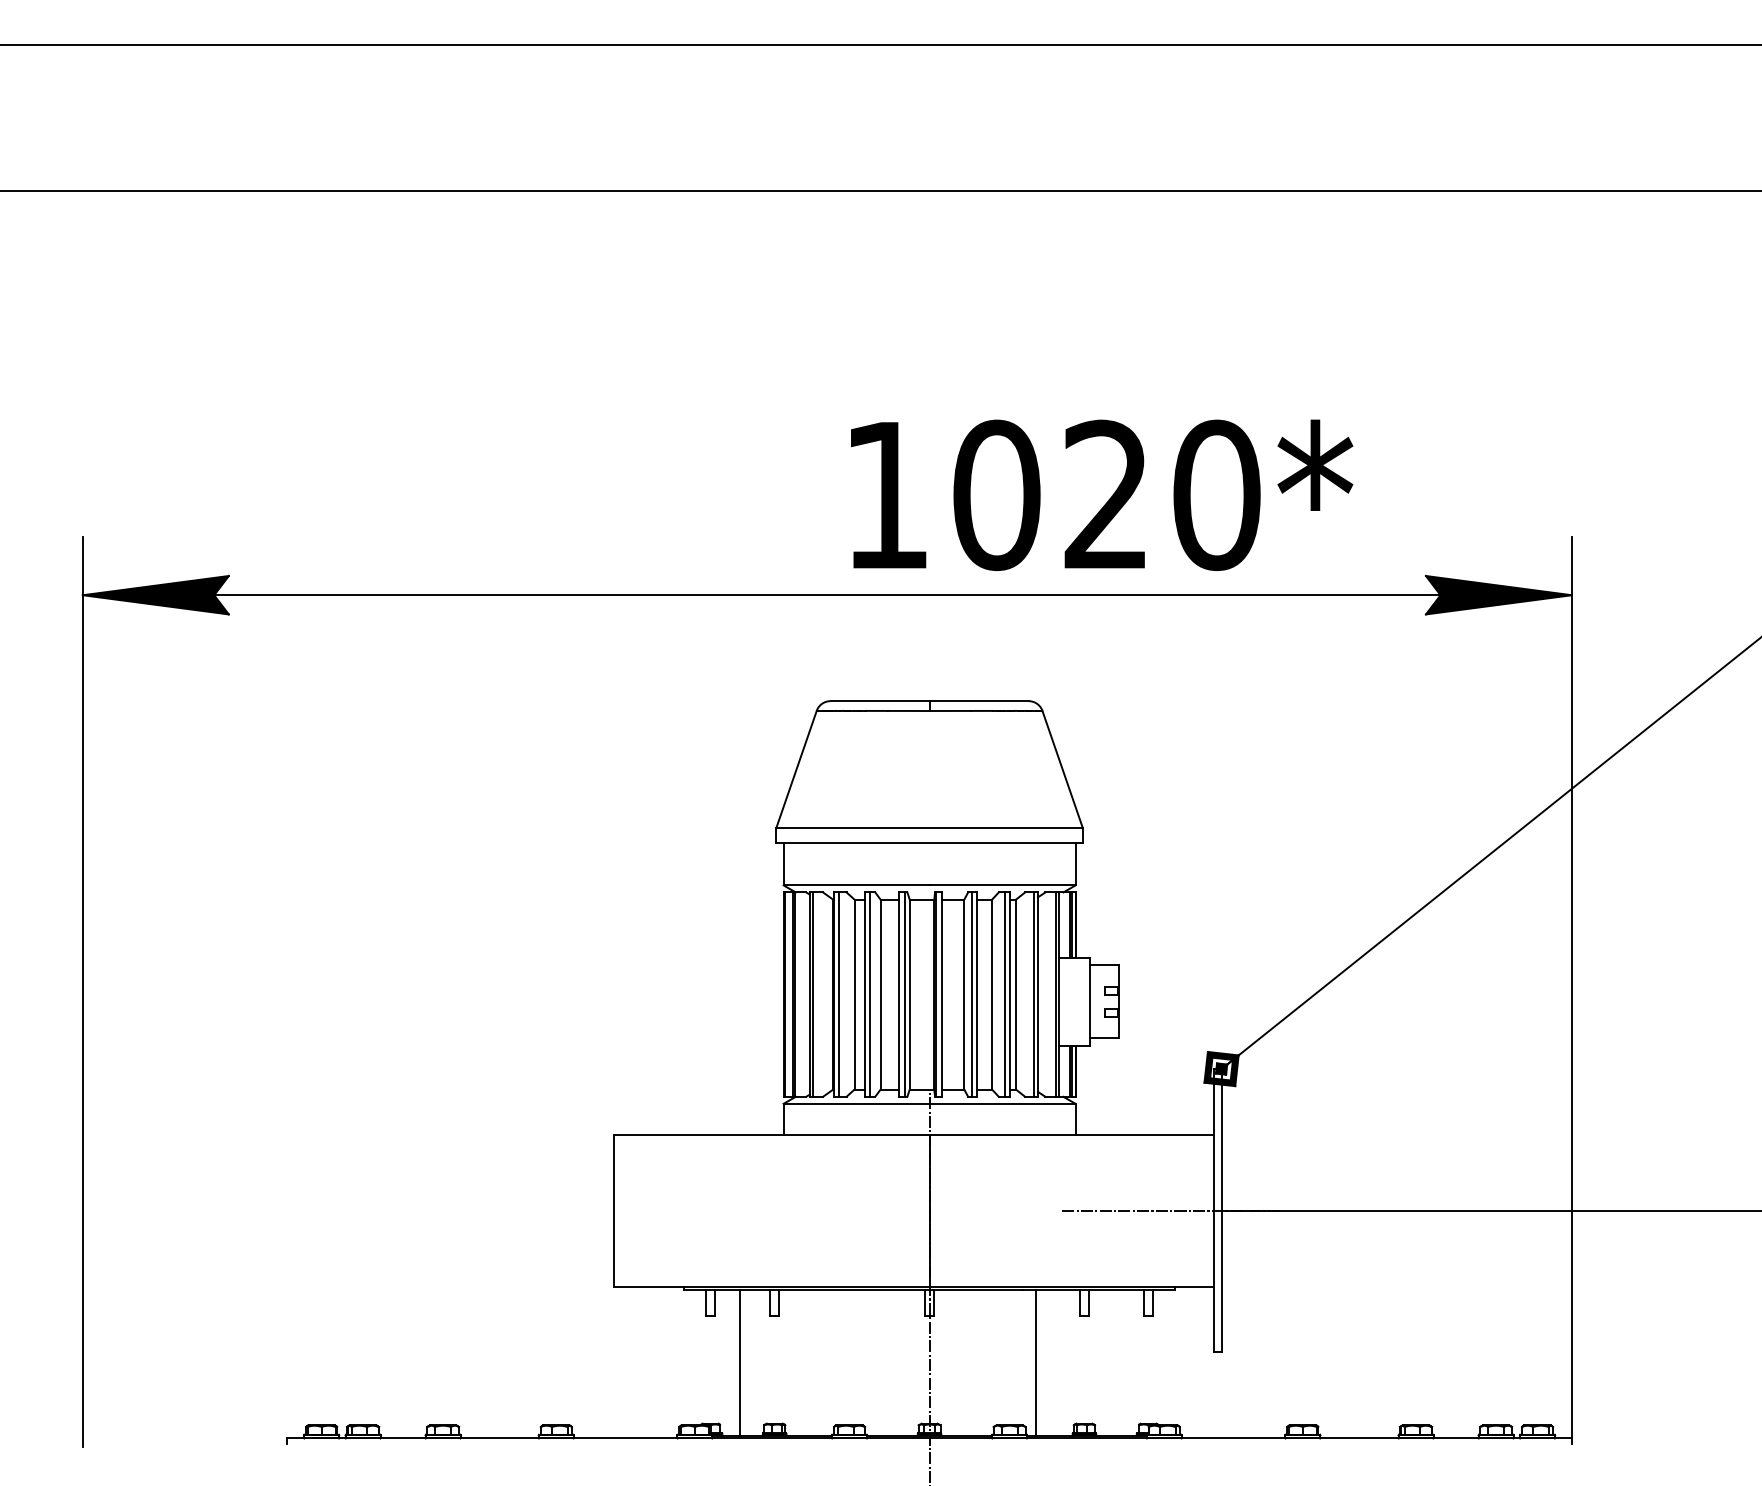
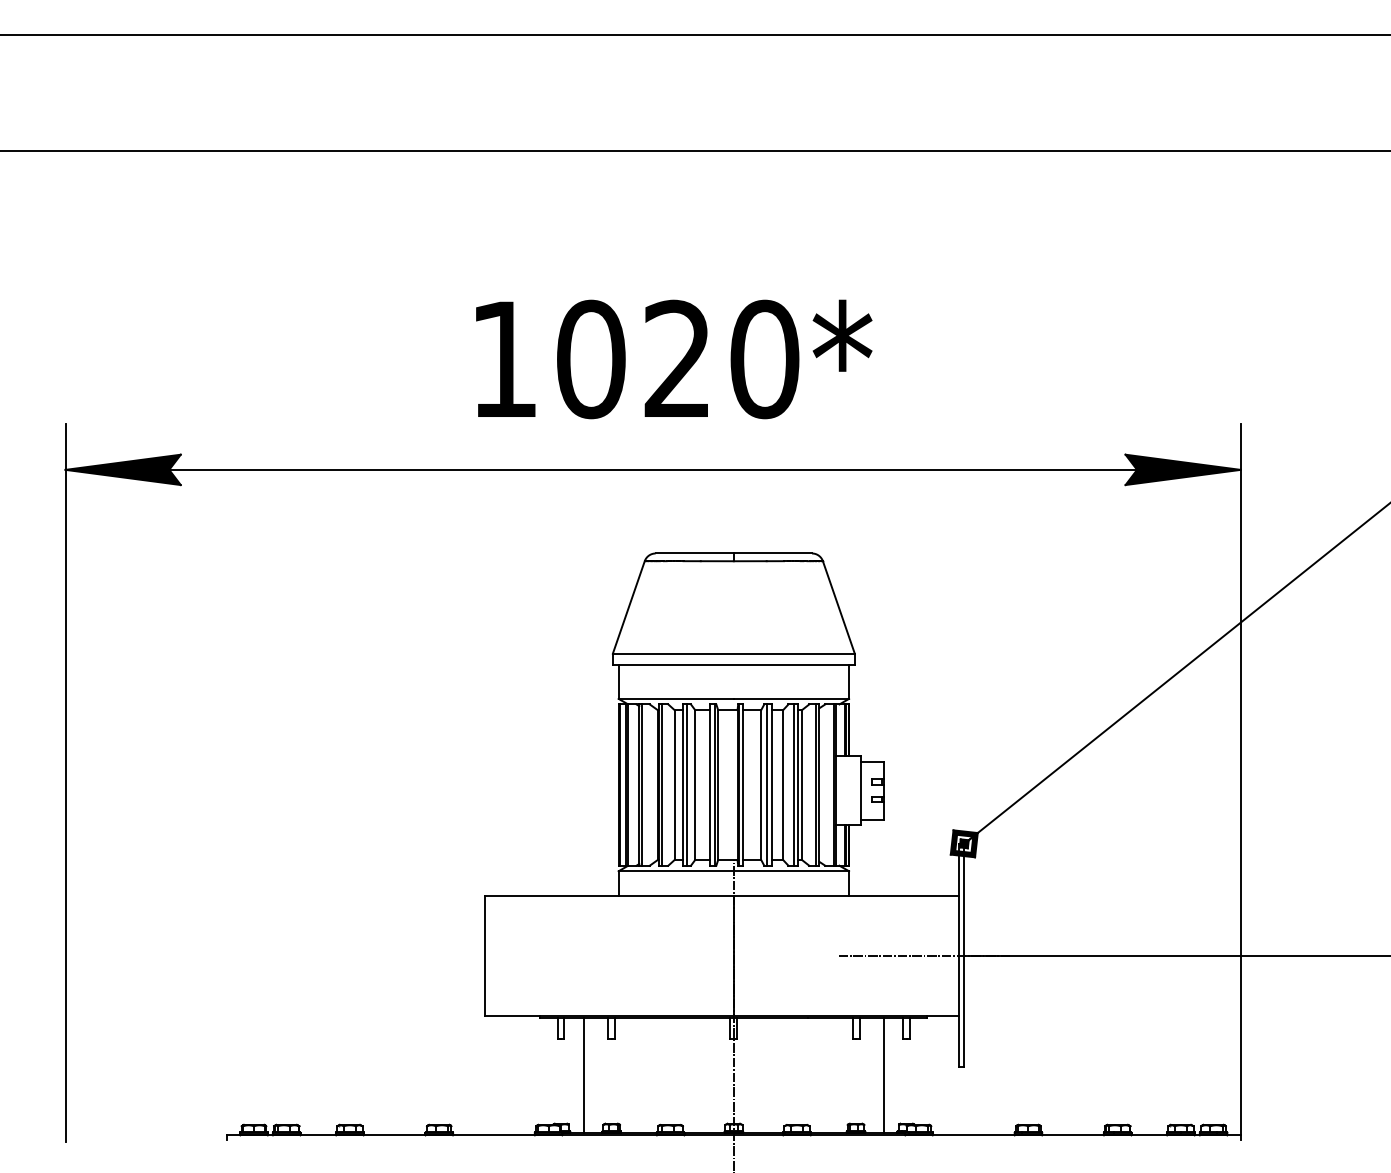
text: (1102, 494) -> (674, 358), moved
line: (1036, 1362) -> (883, 1075), moved

